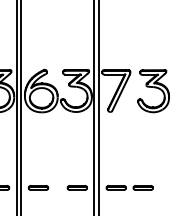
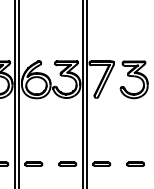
part: (142, 187) -> (135, 163), moved

